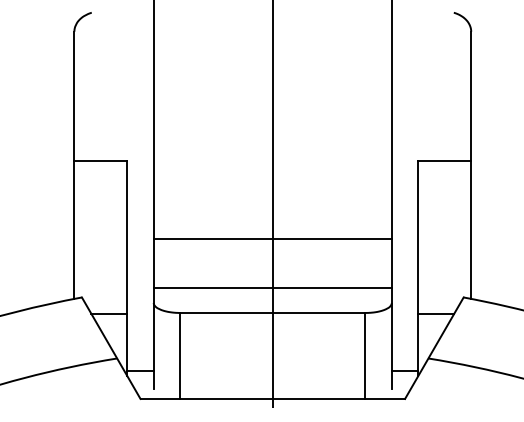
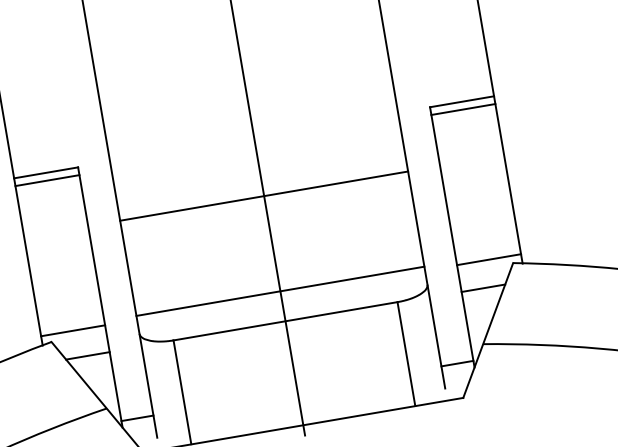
line: (100, 167) -> (47, 180), added
line: (444, 167) -> (463, 109), added
line: (272, 239) -> (263, 196), moved
line: (100, 291) -> (72, 330), added
line: (444, 291) -> (488, 259), added

